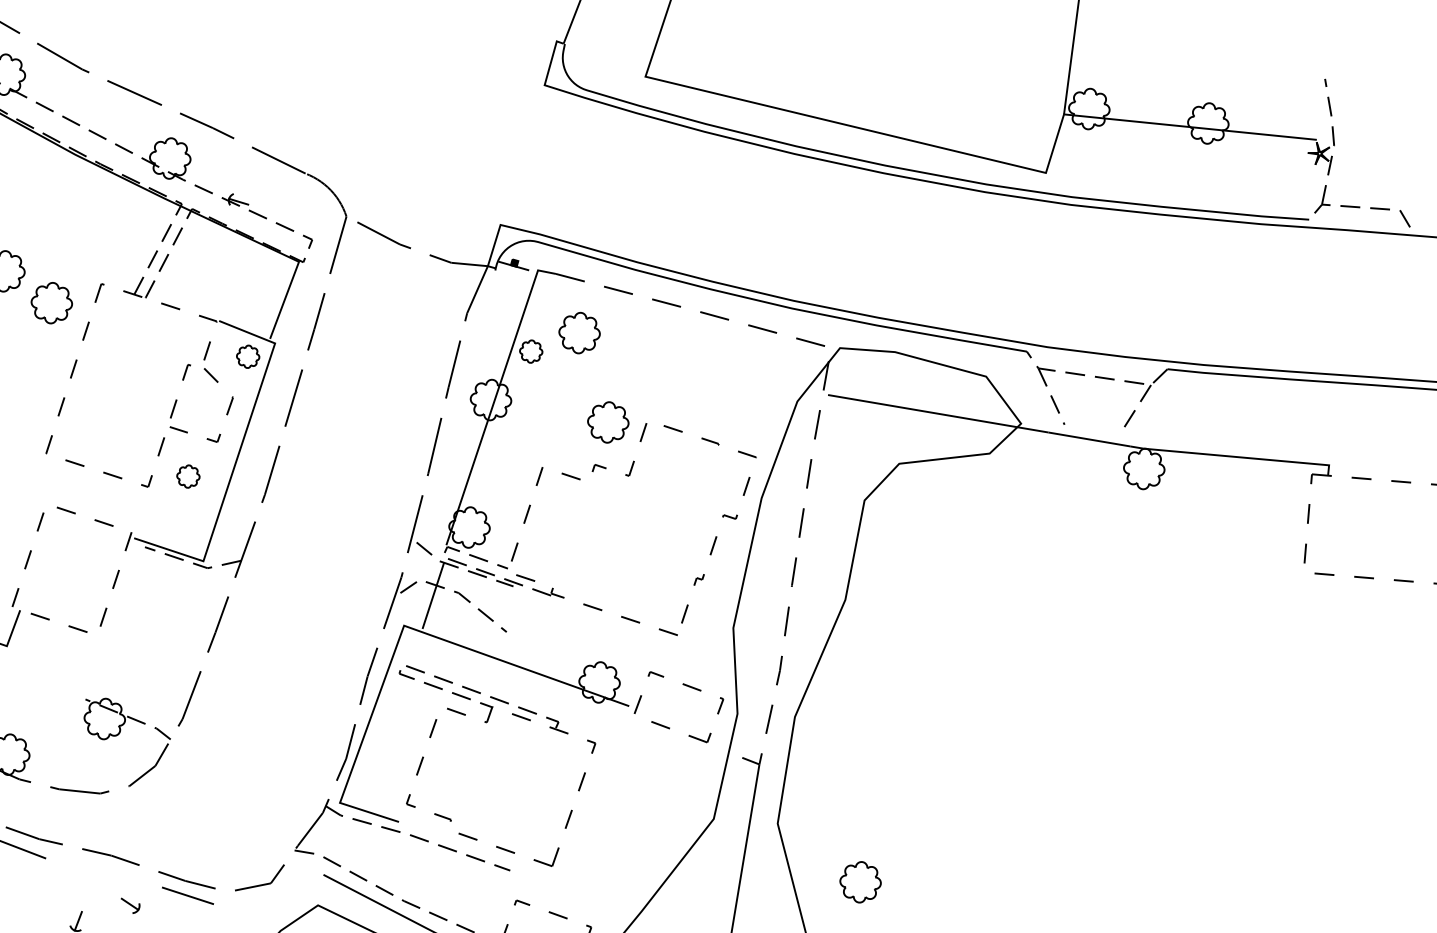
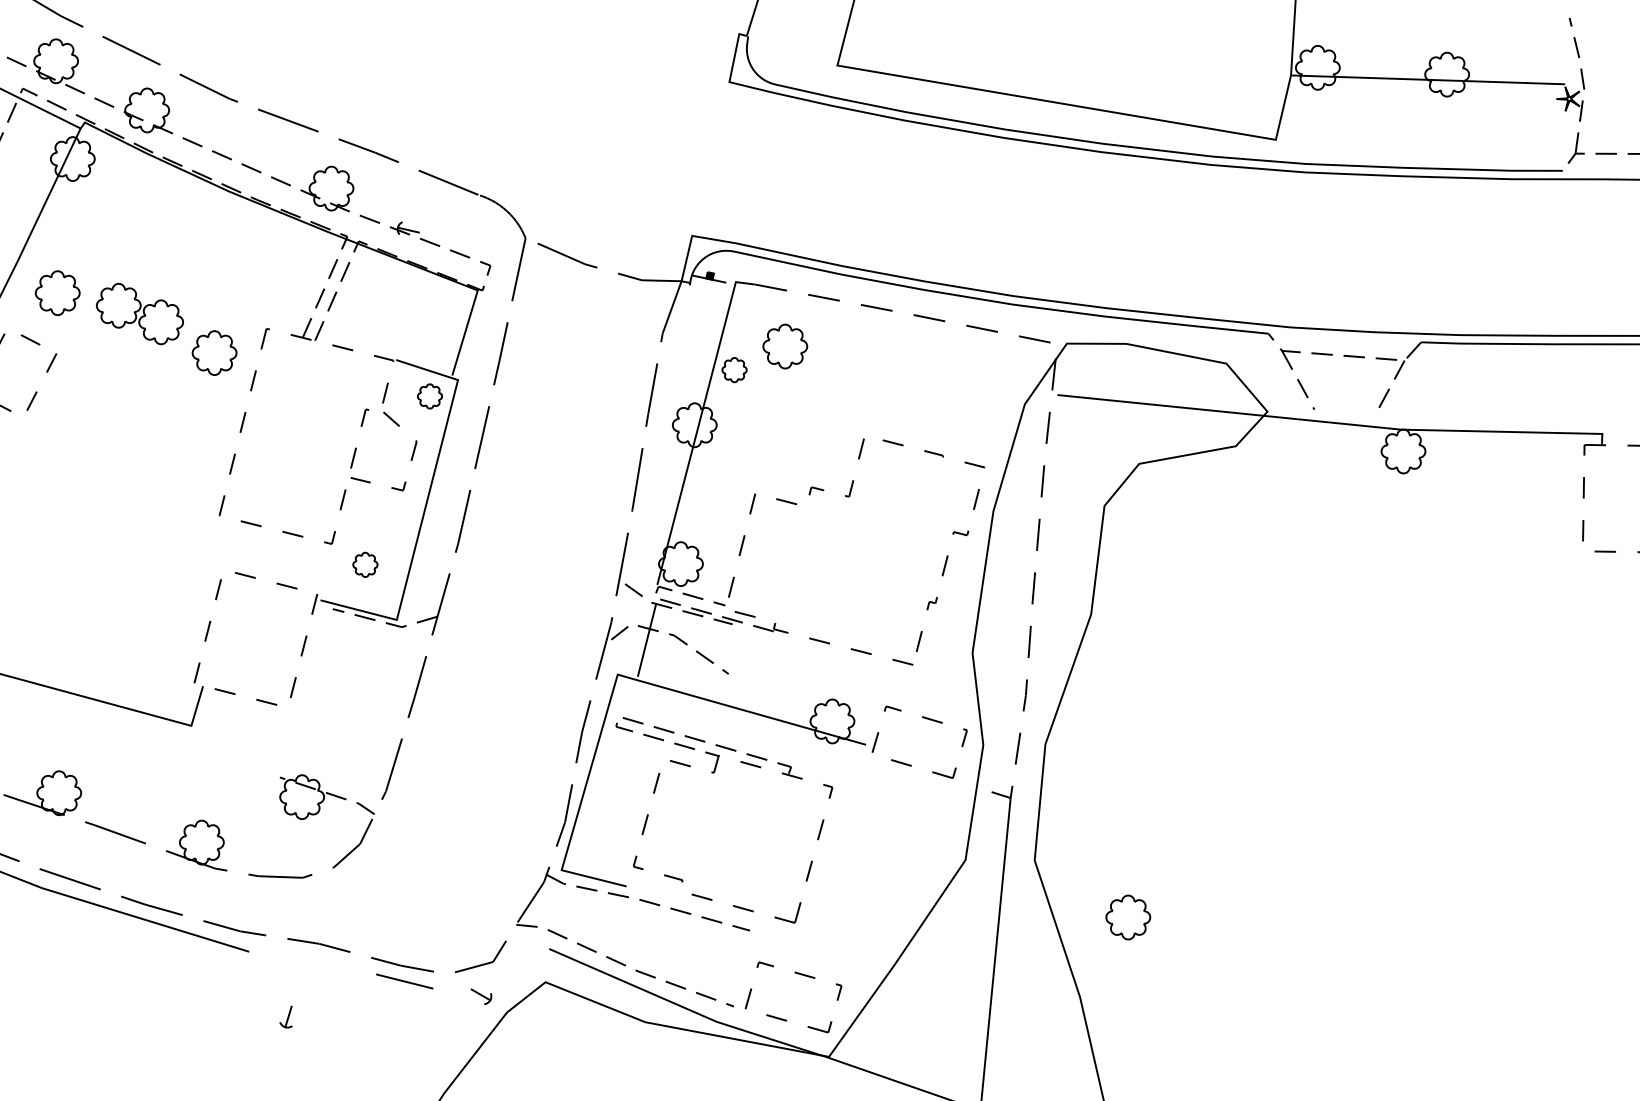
part: (608, 422) -> (822, 440), removed
part: (188, 476) -> (365, 564), moved
part: (130, 905) -> (481, 996), moved

